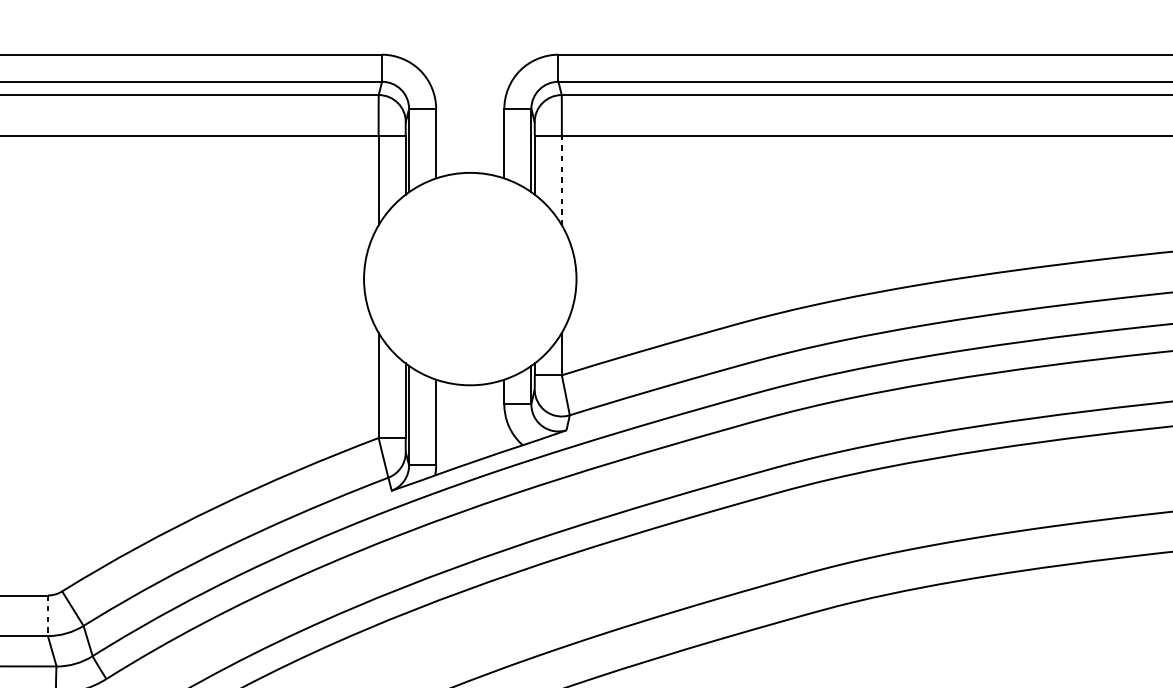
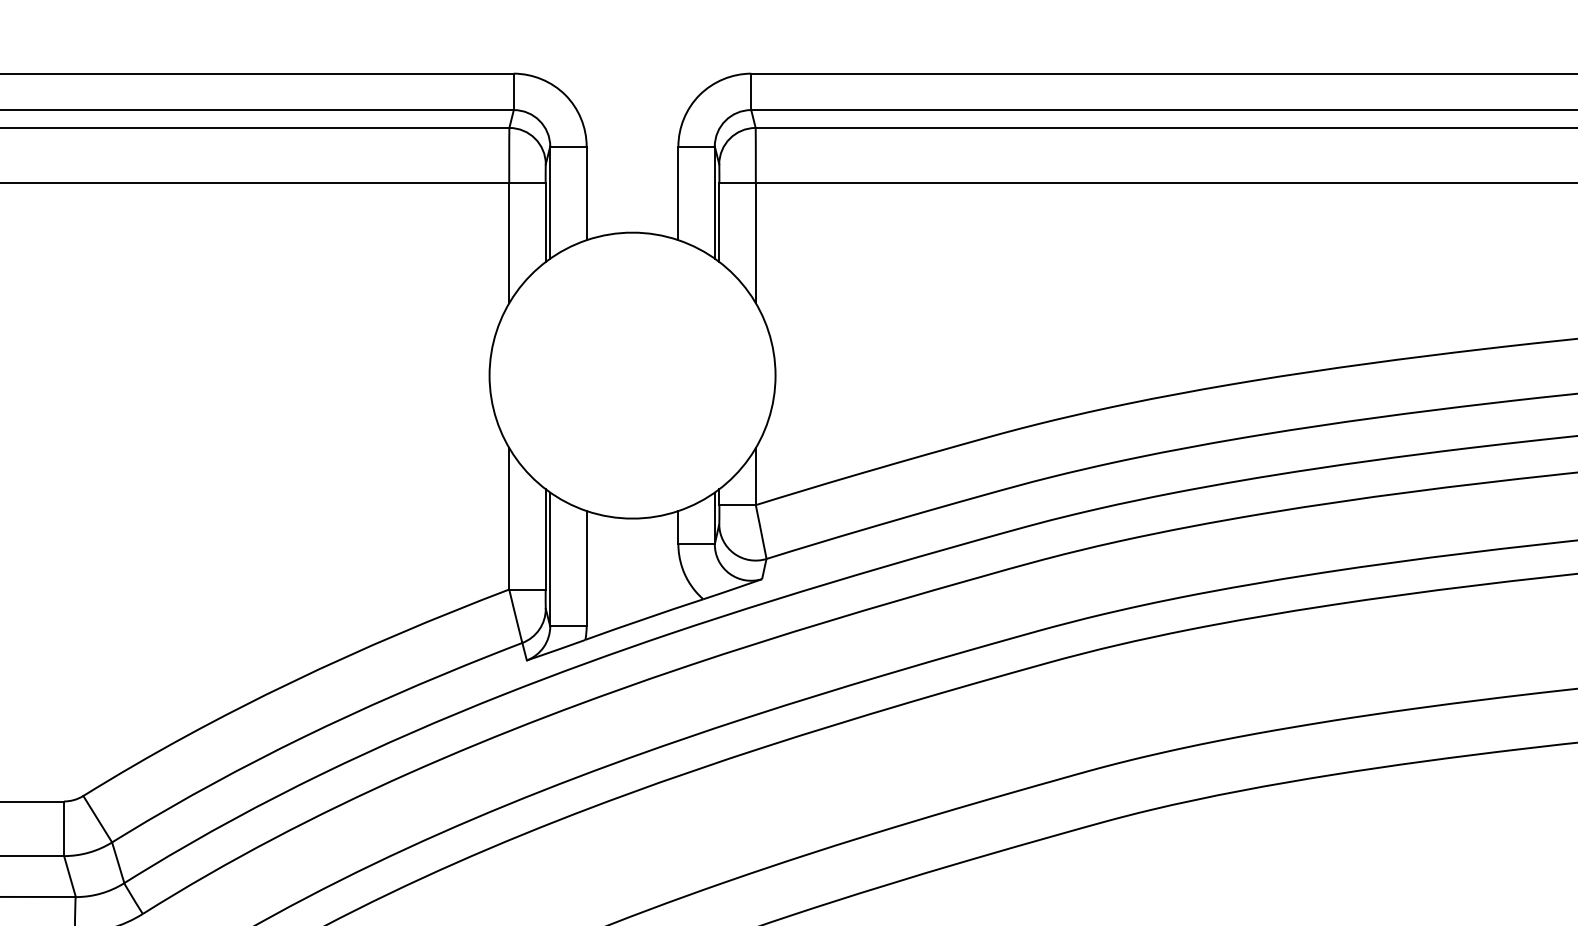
line: (561, 180) -> (755, 242), dashed -> solid
line: (48, 616) -> (64, 829), dashed -> solid

